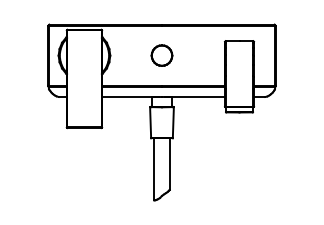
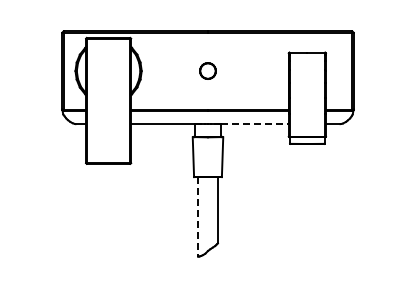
part: (161, 55) -> (207, 70), size x0.6
line: (199, 97) -> (255, 124), solid -> dashed
line: (154, 169) -> (198, 216), solid -> dashed

